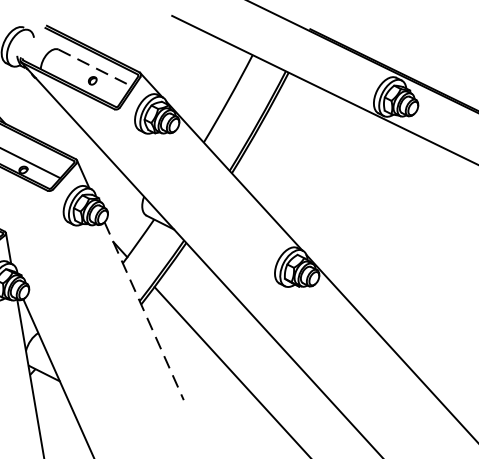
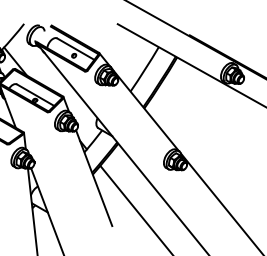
line: (96, 68) -> (76, 49), dashed -> solid
line: (144, 311) -> (94, 178), dashed -> solid

